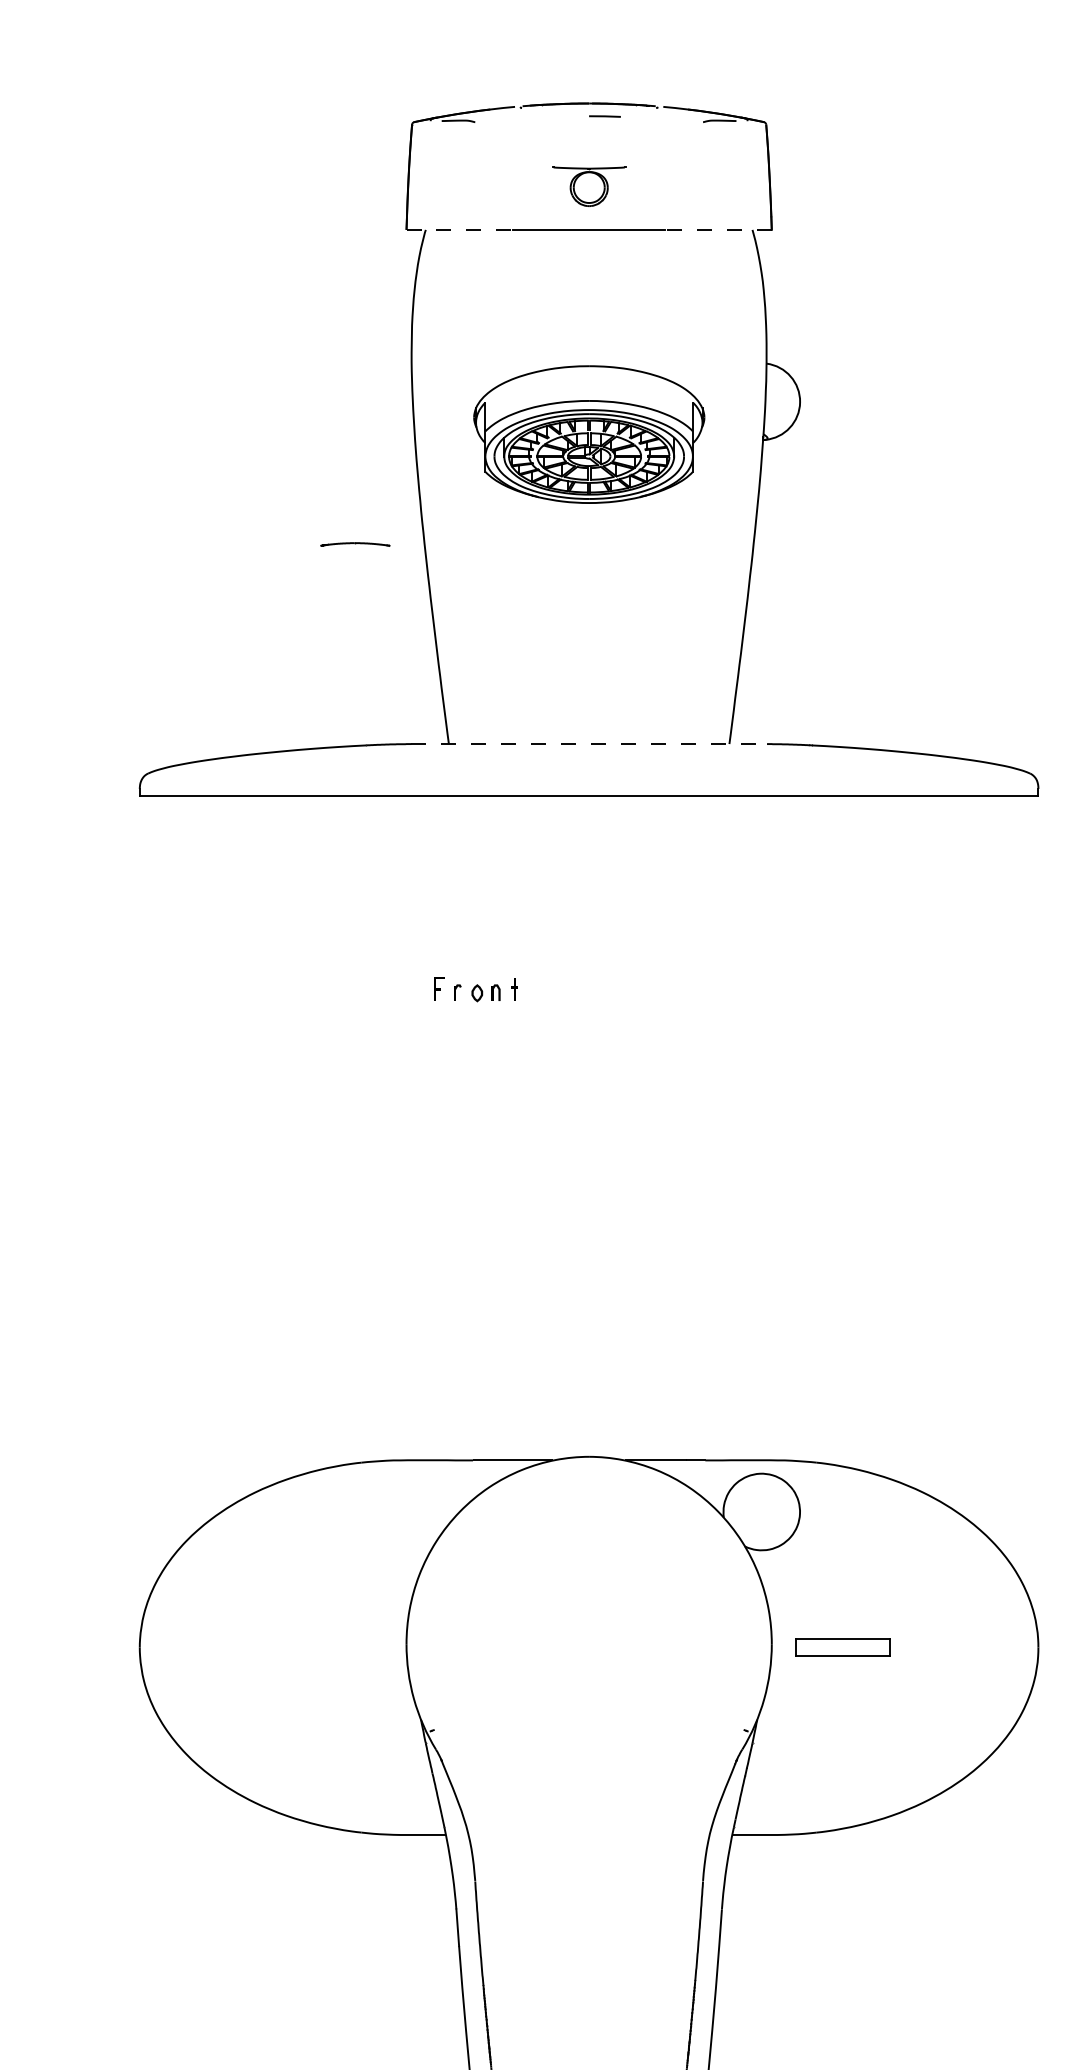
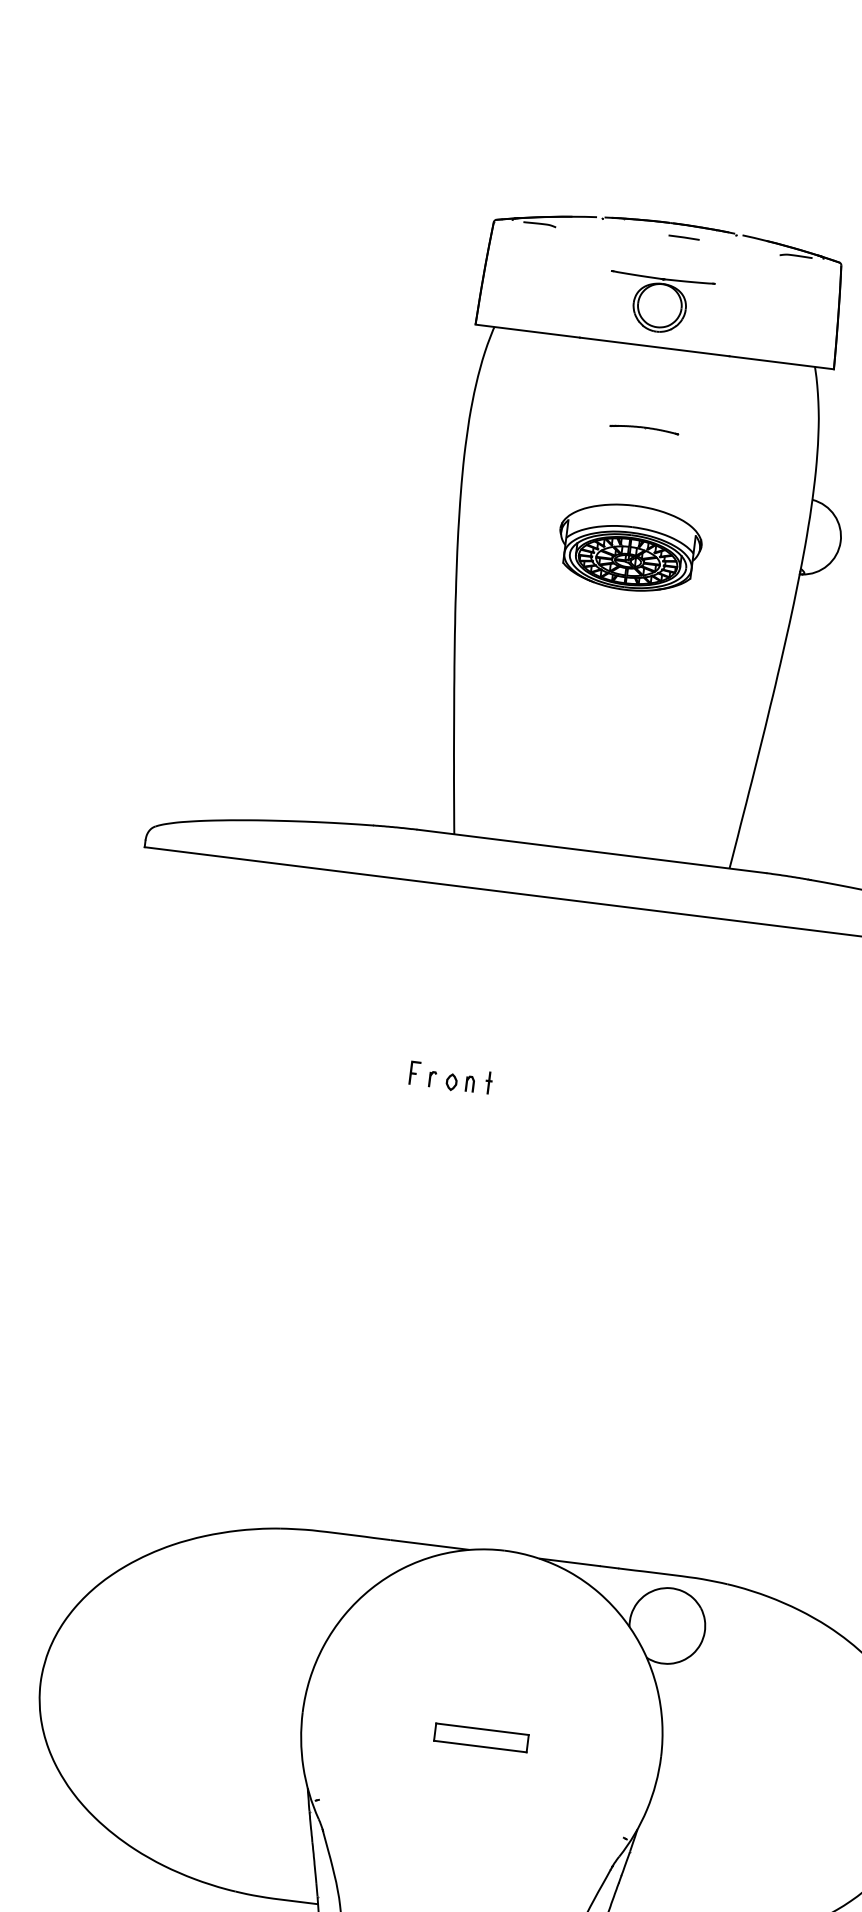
part: (589, 186) -> (660, 304), size x1.43
line: (460, 229) -> (528, 330), dashed -> solid
line: (718, 229) -> (781, 362), dashed -> solid
part: (588, 434) -> (629, 547), size x0.62
part: (355, 544) -> (644, 429), moved
line: (589, 744) -> (592, 851), dashed -> solid
part: (842, 1647) -> (480, 1737), moved

